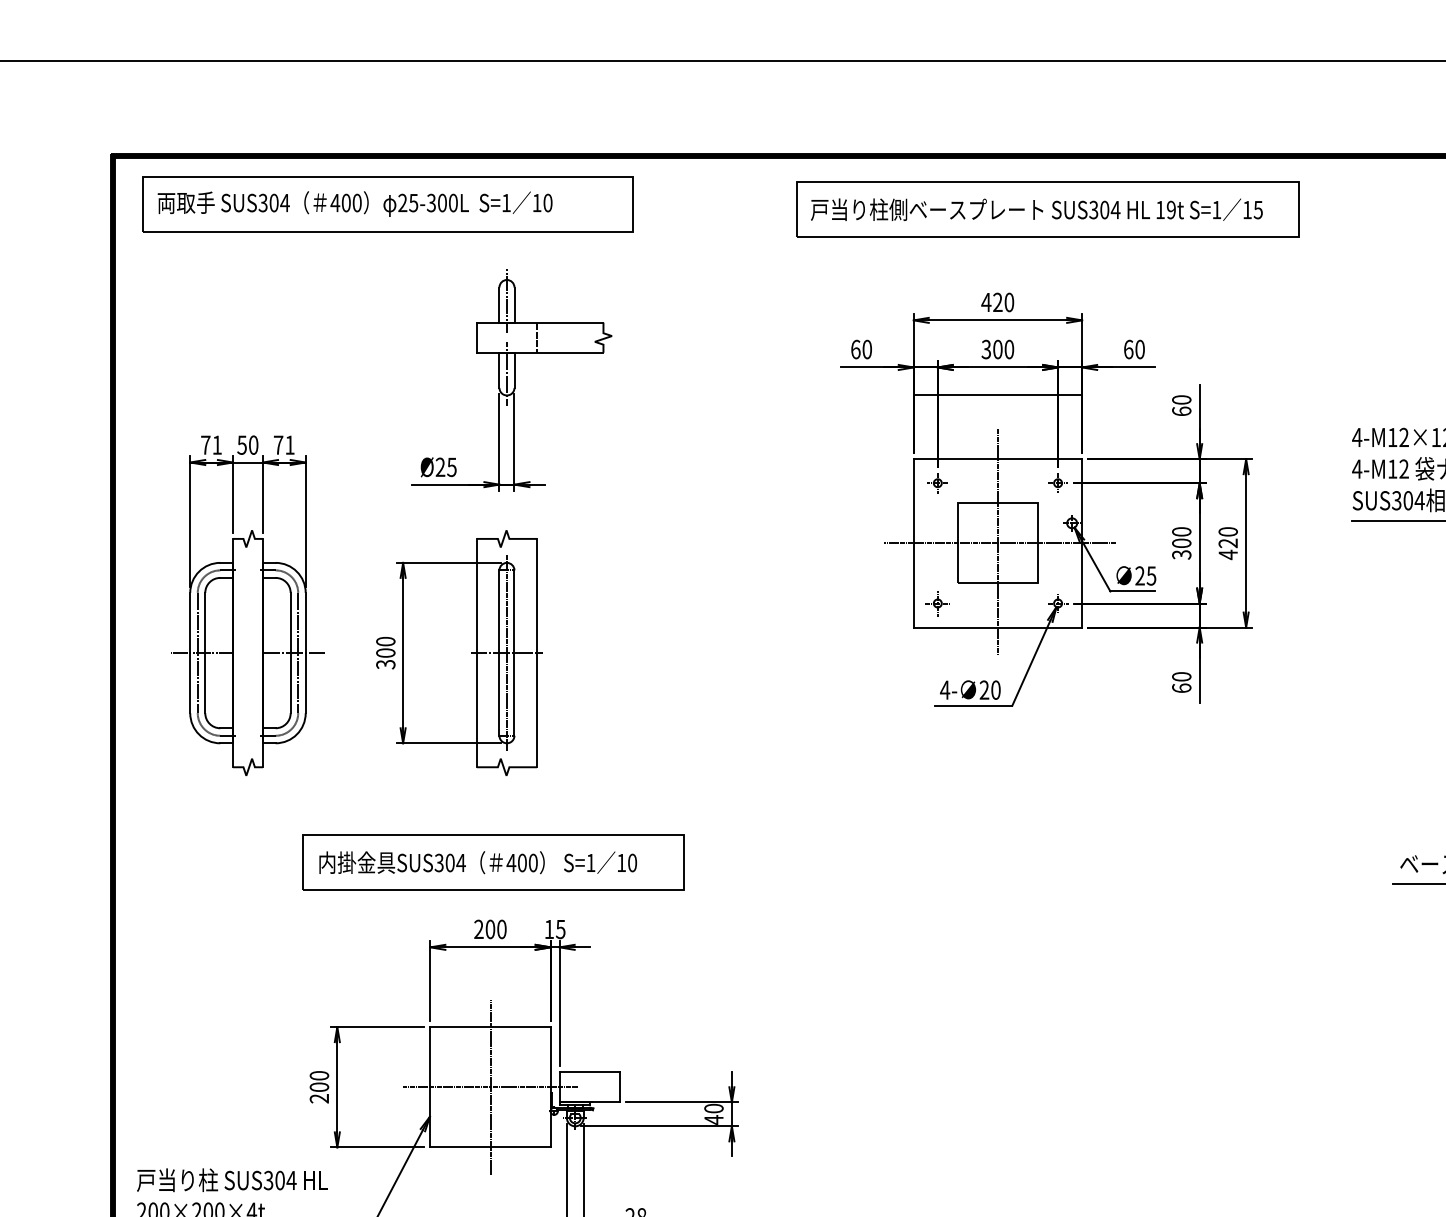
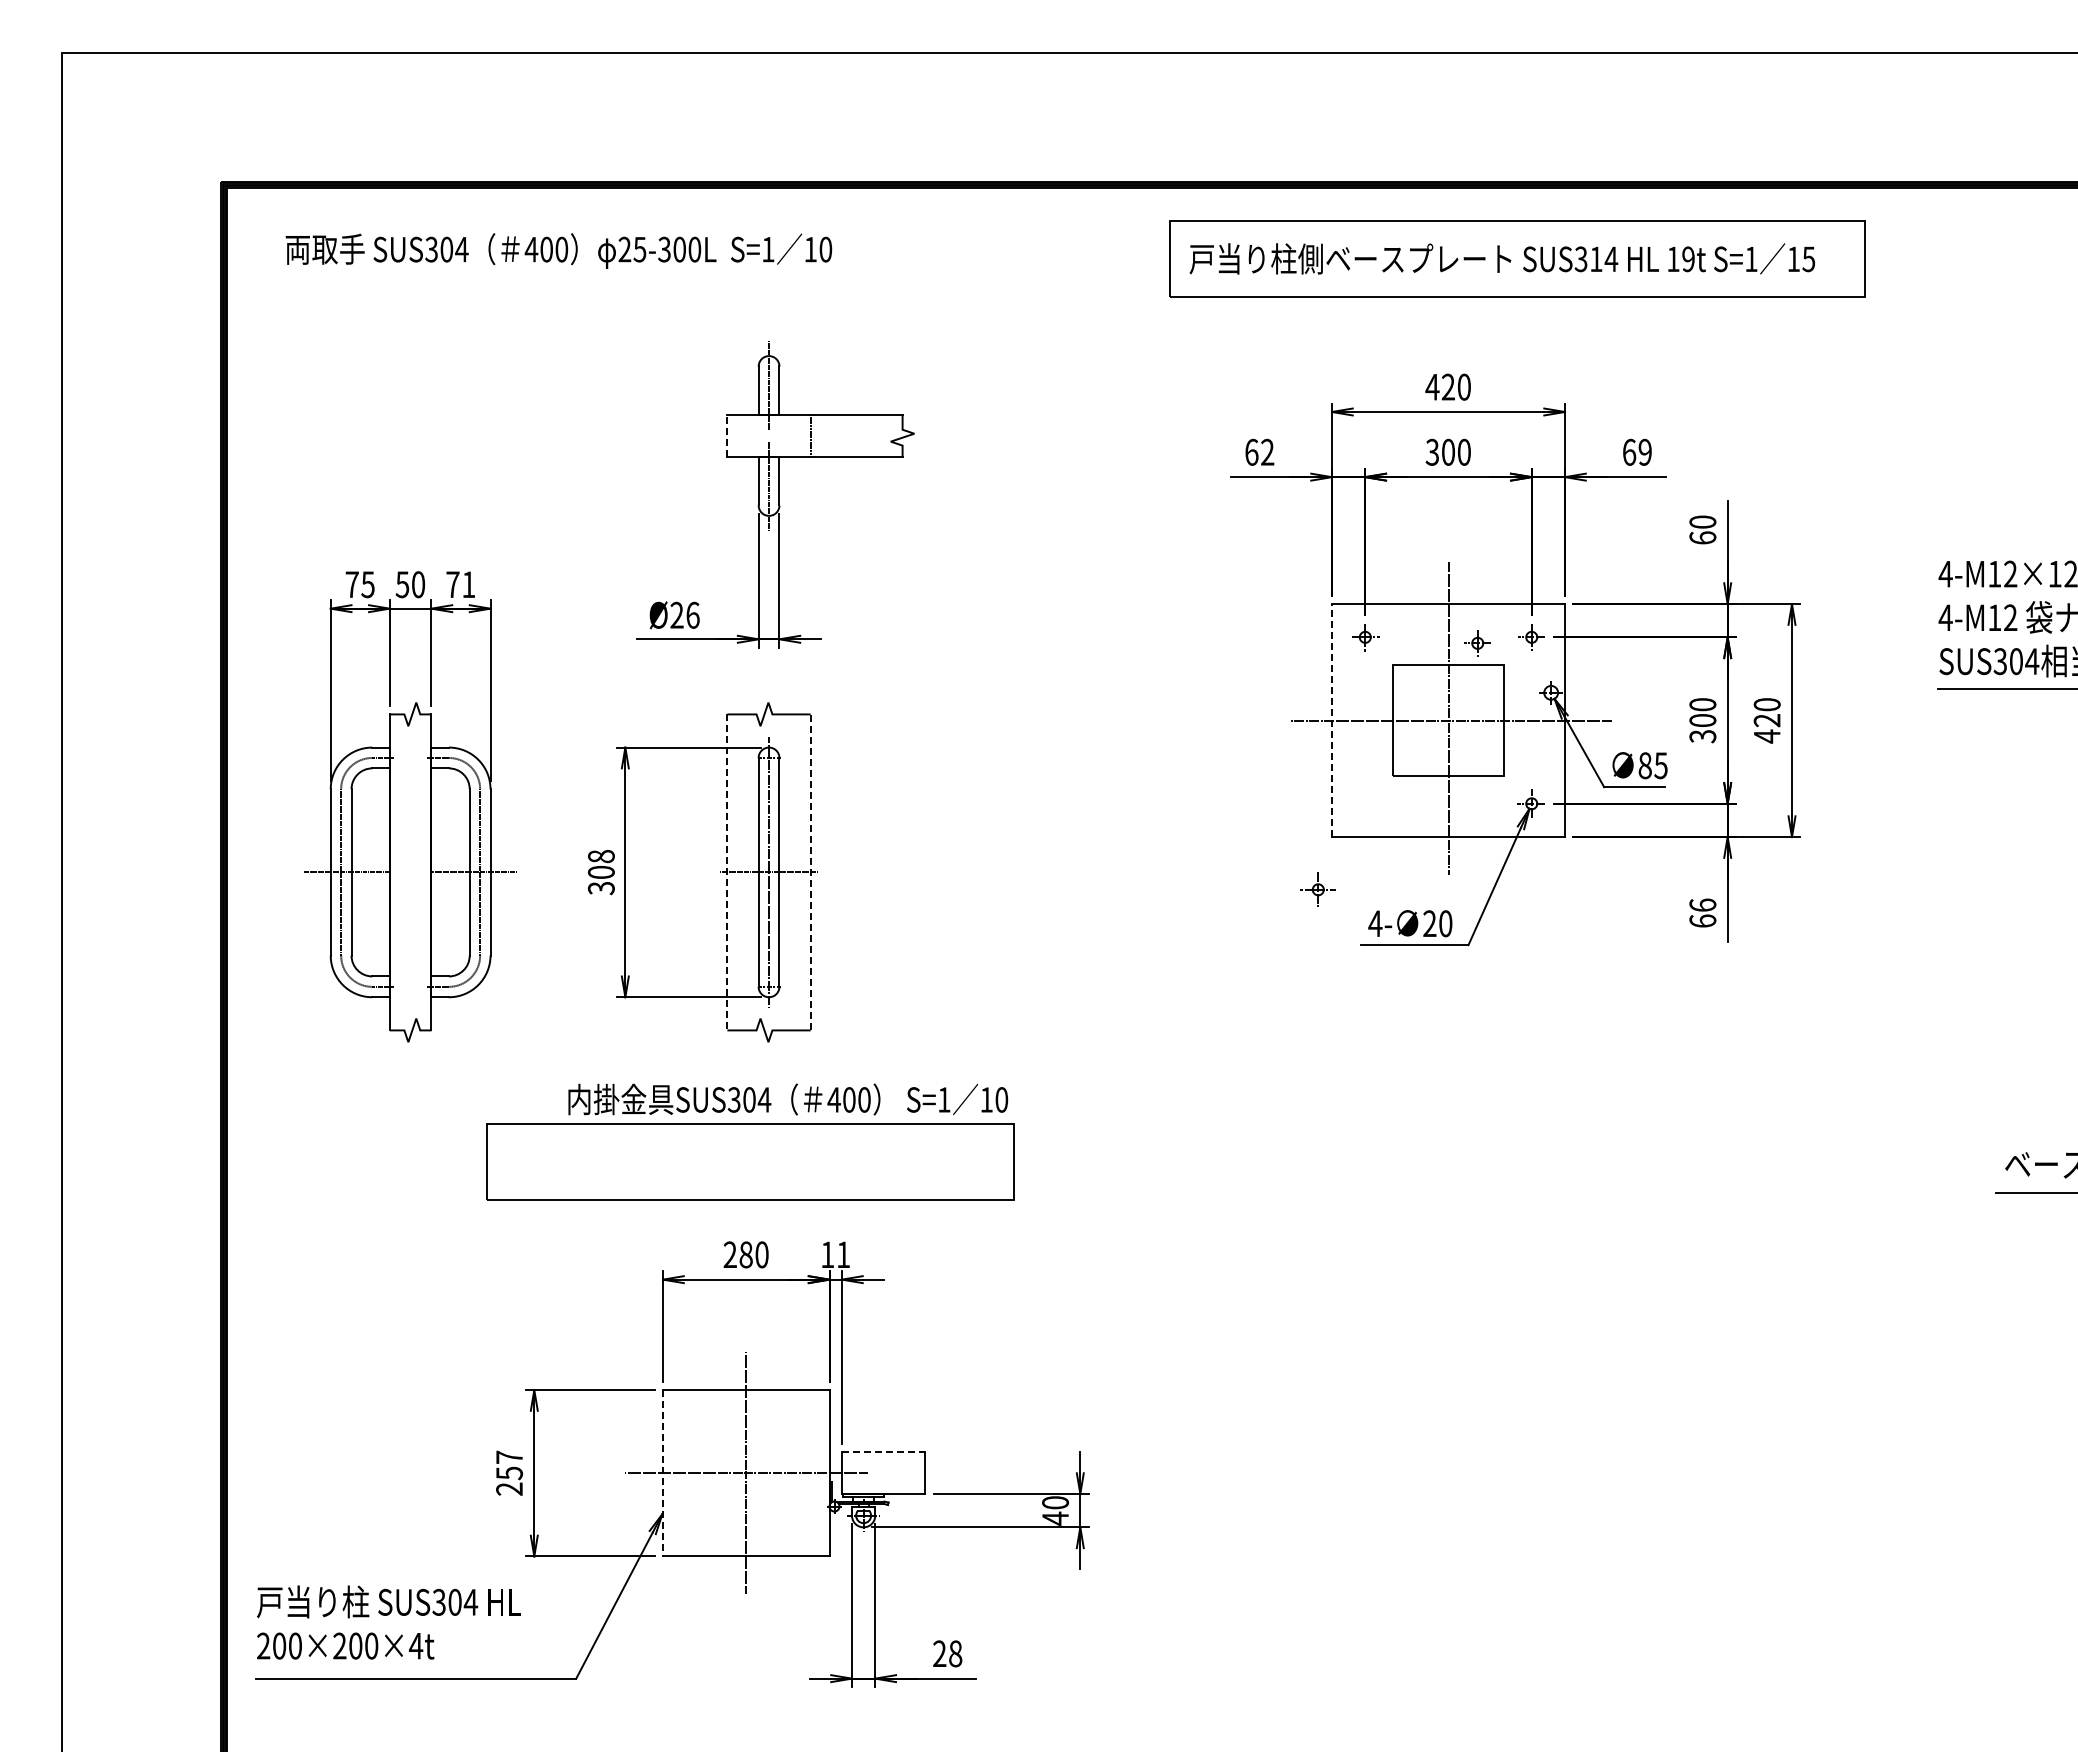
part: (387, 203) -> (603, 250), removed
text: (1104, 210) -> (1596, 259), SUS304 -> SUS314
line: (476, 338) -> (727, 436), solid -> dashed
text: (867, 348) -> (1267, 451), 60 -> 62
text: (1139, 349) -> (1644, 452), 60 -> 69
line: (997, 395) -> (1448, 515), removed
text: (216, 445) -> (367, 584), 71 -> 75
text: (451, 466) -> (692, 614), Ø25 -> Ø26
part: (1018, 487) -> (1477, 643), added
line: (914, 543) -> (1332, 720), solid -> dashed
text: (1139, 575) -> (1644, 765), 25 -> 85
part: (937, 603) -> (1317, 889), moved
text: (385, 641) -> (601, 856), 300 -> 308
line: (536, 652) -> (810, 871), solid -> dashed
line: (476, 653) -> (727, 872), solid -> dashed
text: (1181, 676) -> (1702, 904), 60 -> 66
text: (478, 862) -> (788, 1099), moved
text: (489, 929) -> (745, 1254), 200 -> 280
text: (560, 929) -> (842, 1254), 15 -> 11
line: (589, 1072) -> (883, 1452), solid -> dashed
text: (319, 1081) -> (509, 1465), 200 -> 257
line: (430, 1087) -> (663, 1473), solid -> dashed

